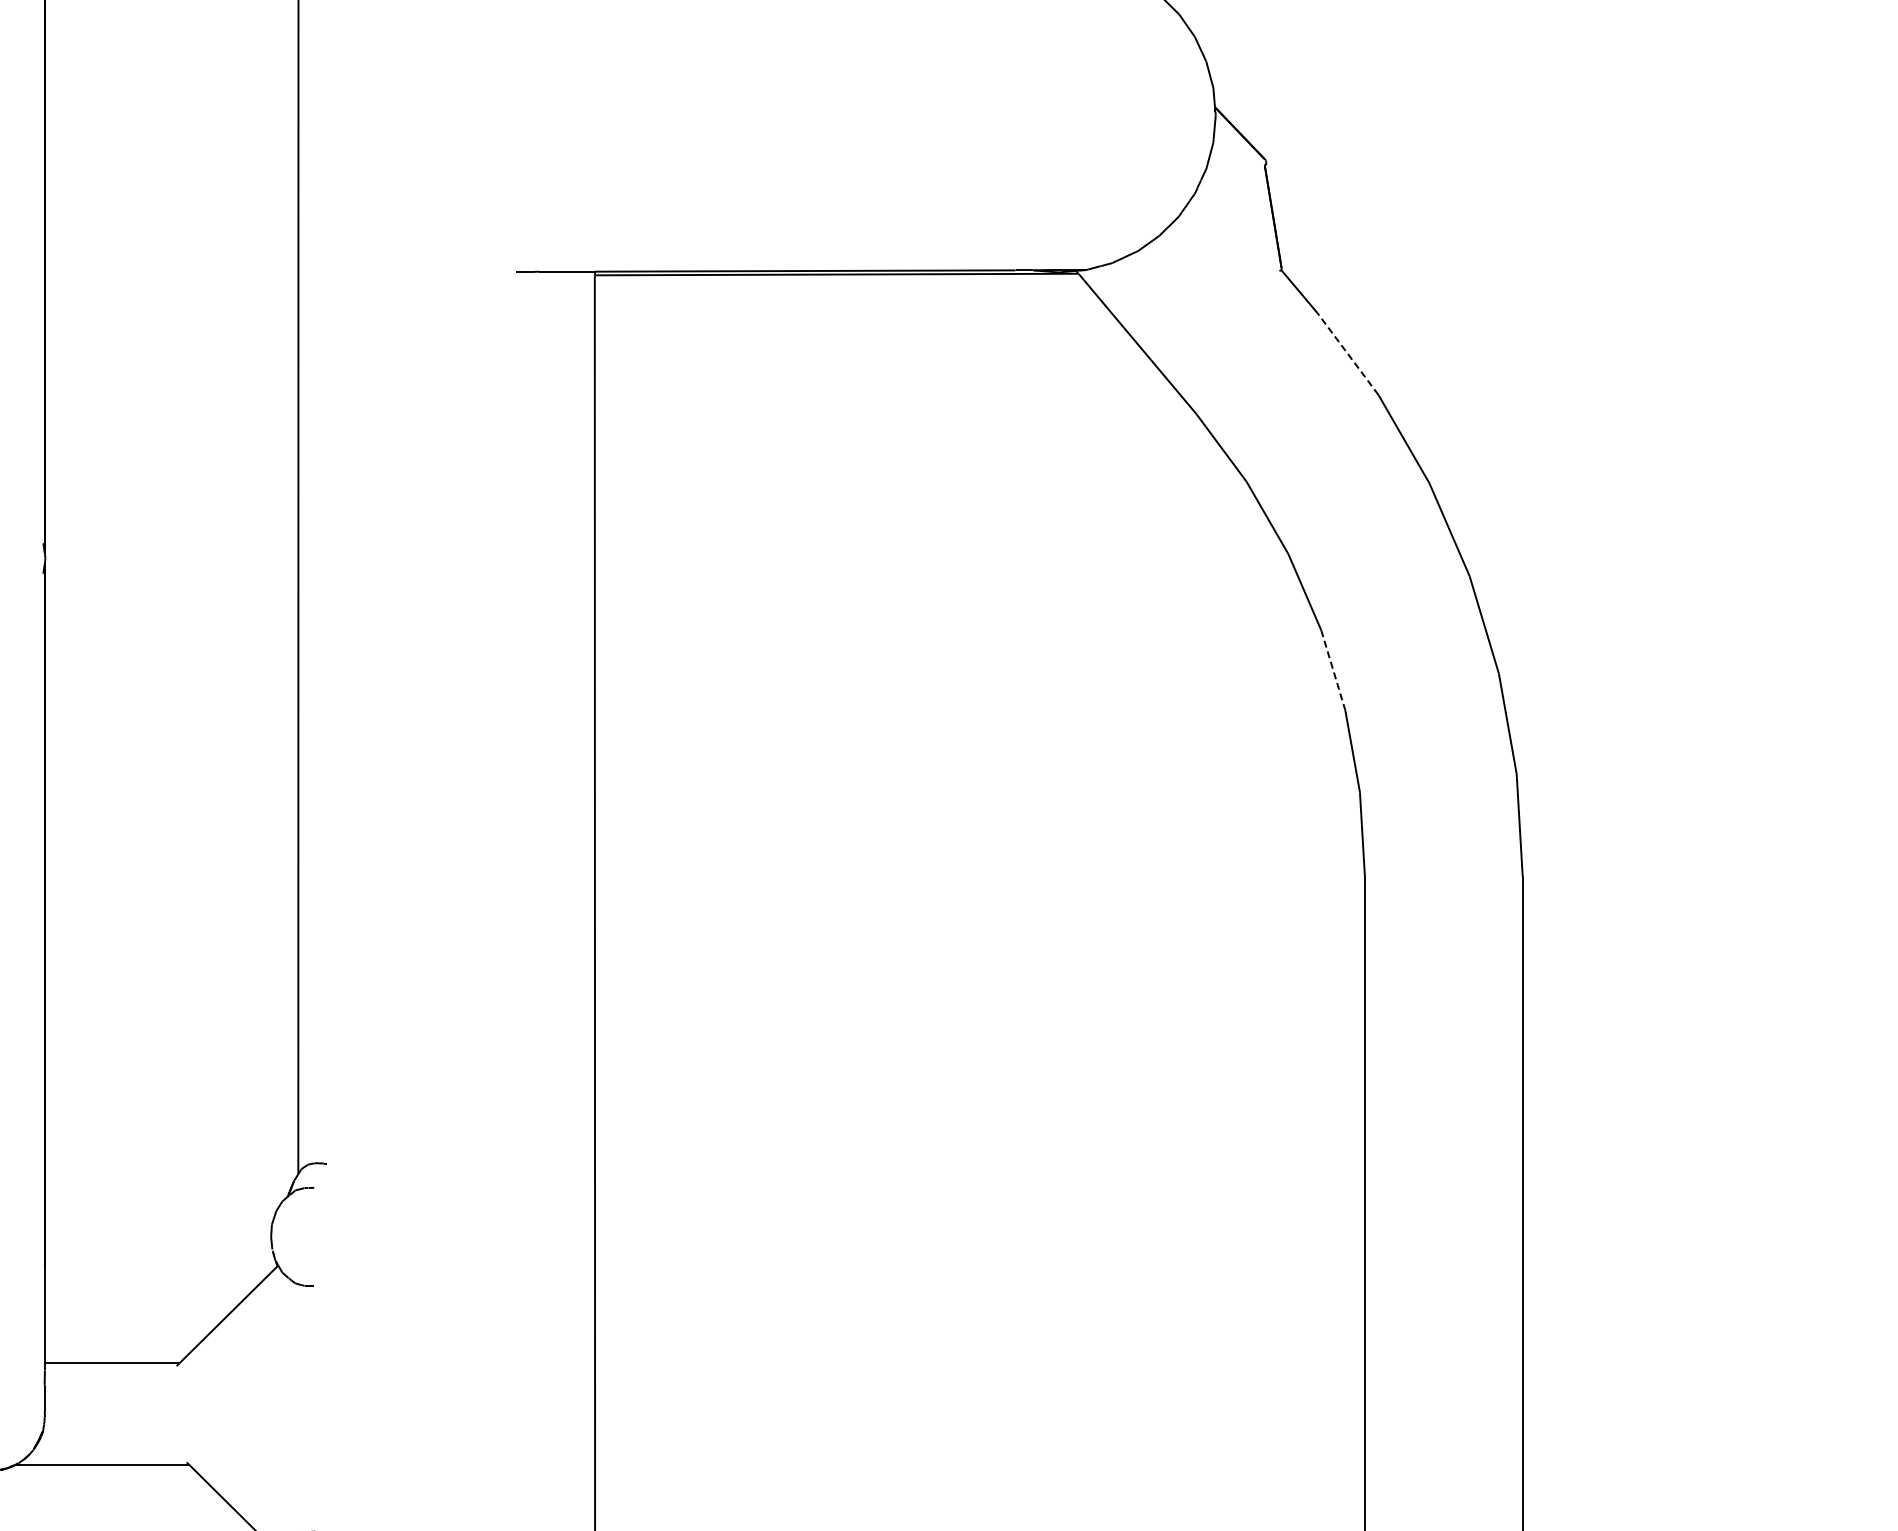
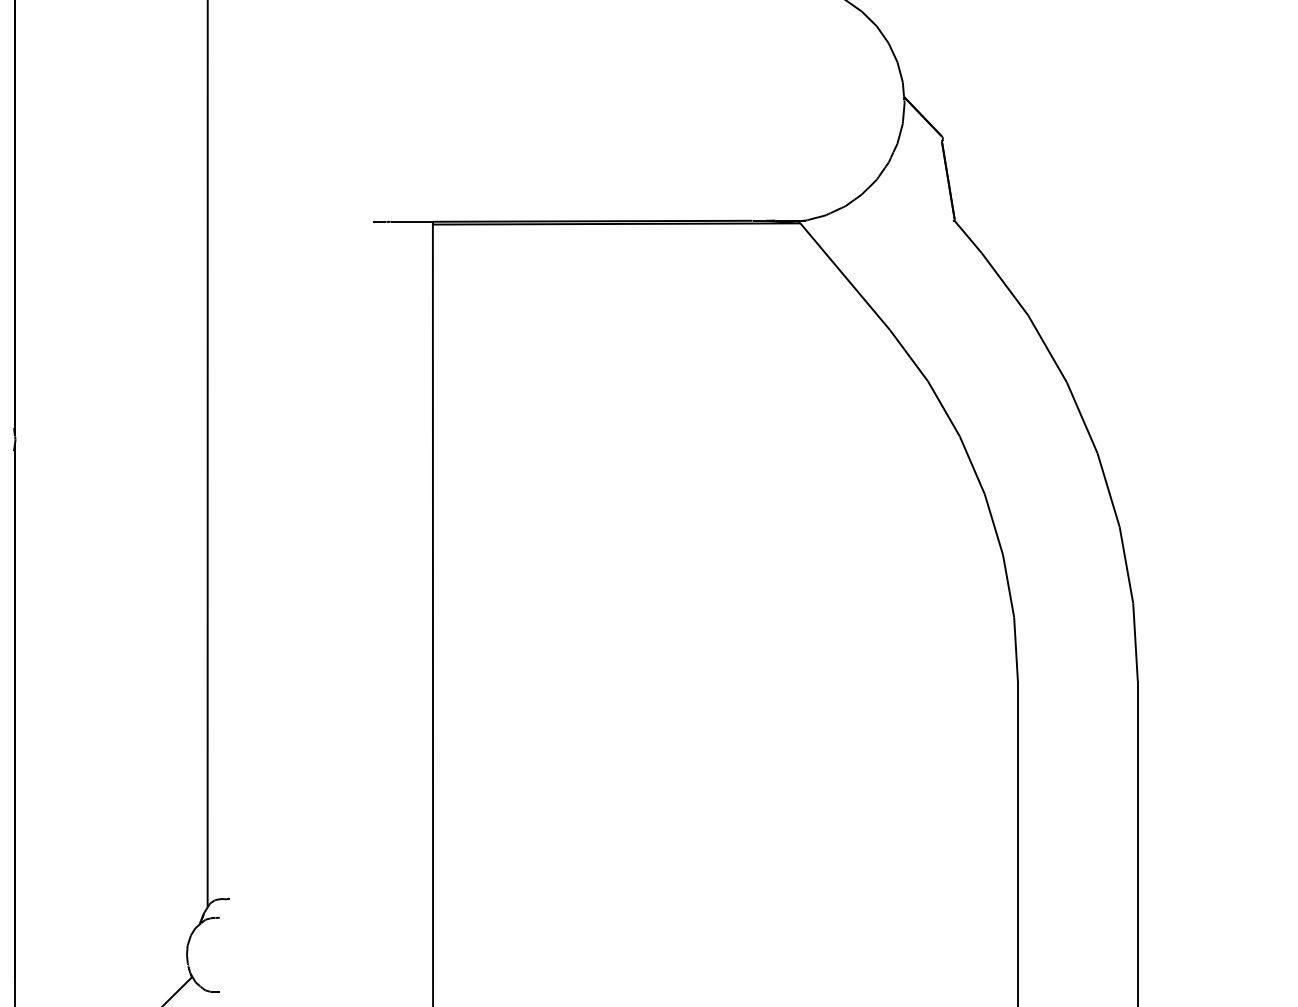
line: (1347, 353) -> (1004, 283), dashed -> solid
line: (1333, 670) -> (994, 524), dashed -> solid

